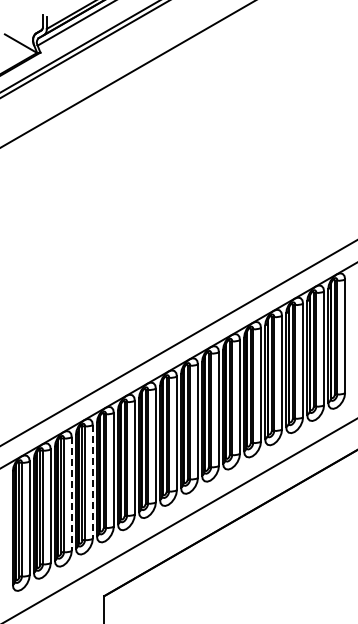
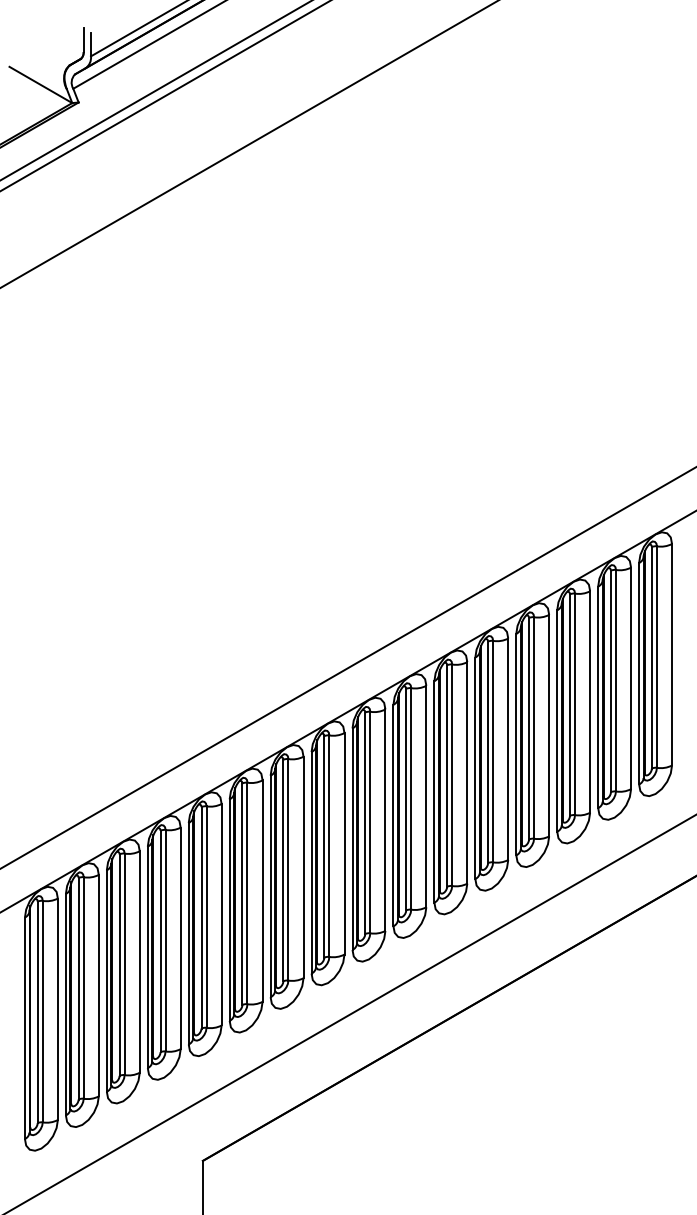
line: (92, 481) -> (180, 937), dashed -> solid
line: (71, 494) -> (139, 962), dashed -> solid

